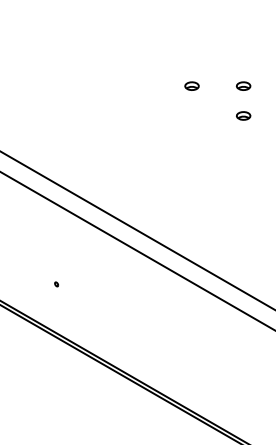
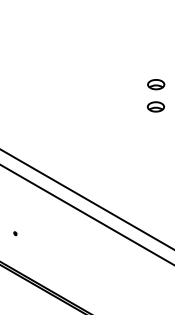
part: (191, 85) -> (116, 84), removed
part: (243, 85) -> (156, 84), size x1.6
part: (243, 115) -> (156, 106), size x1.6

